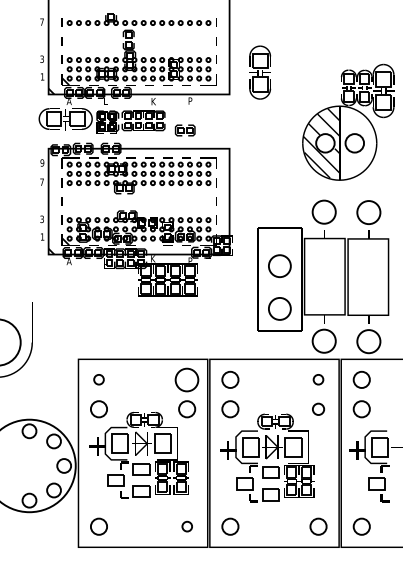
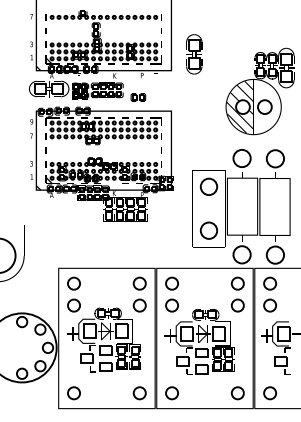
circle: (279, 266) -> (208, 187), moved
circle: (98, 379) -> (73, 283), size x1.67
circle: (187, 379) -> (140, 283), size x0.71
circle: (318, 379) -> (237, 283), size x1.67
circle: (318, 409) -> (237, 305), size x1.43
circle: (187, 526) -> (140, 393), size x1.67

